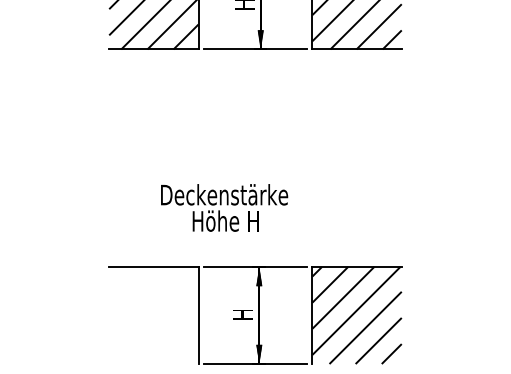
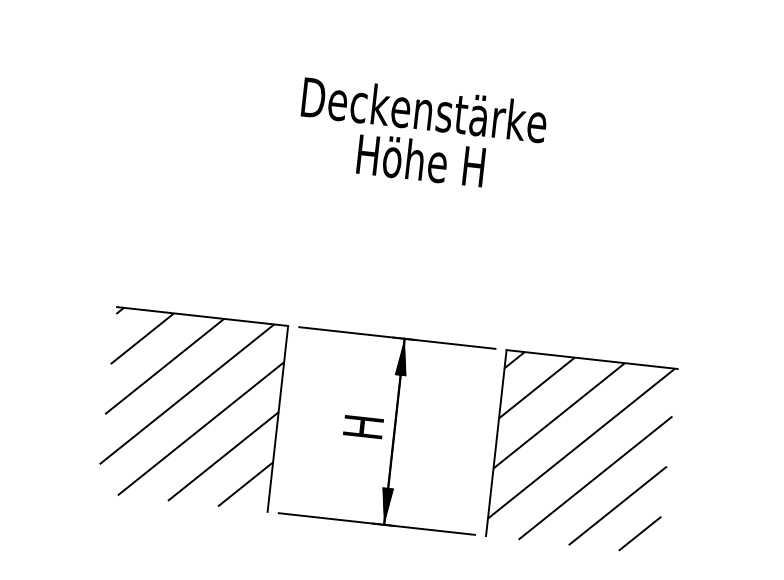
text: (224, 207) -> (421, 134), moved
hatch: (153, 315) -> (191, 409), added

